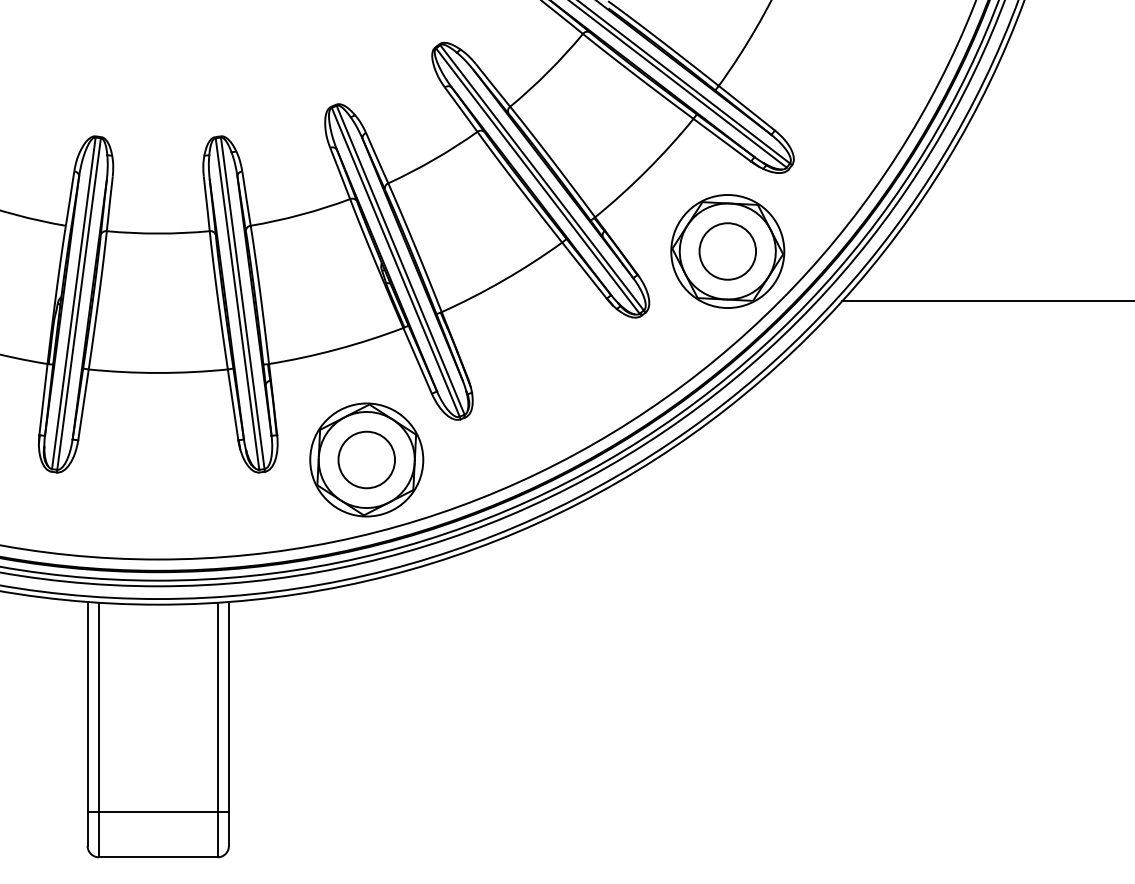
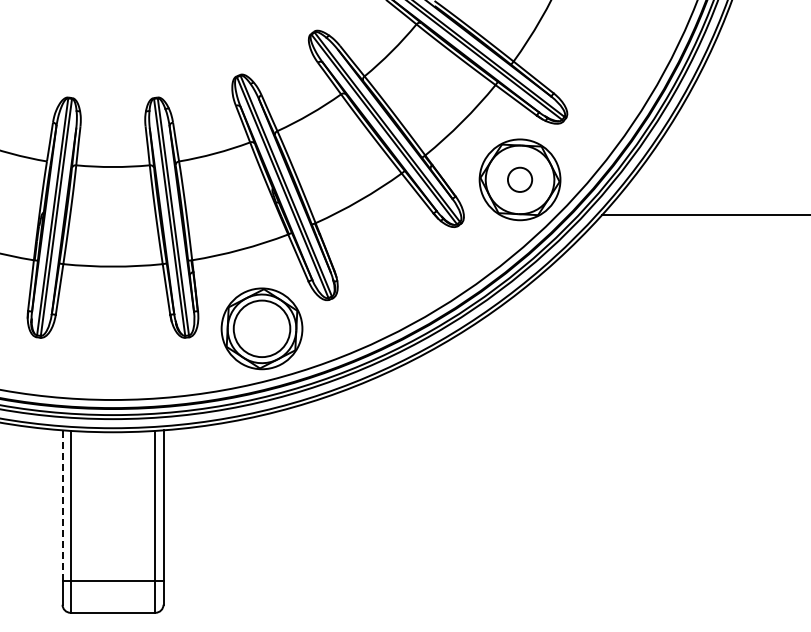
circle: (727, 251) -> (519, 179), size x0.6
circle: (366, 459) -> (261, 328), size x1.4
line: (87, 705) -> (62, 504), solid -> dashed

